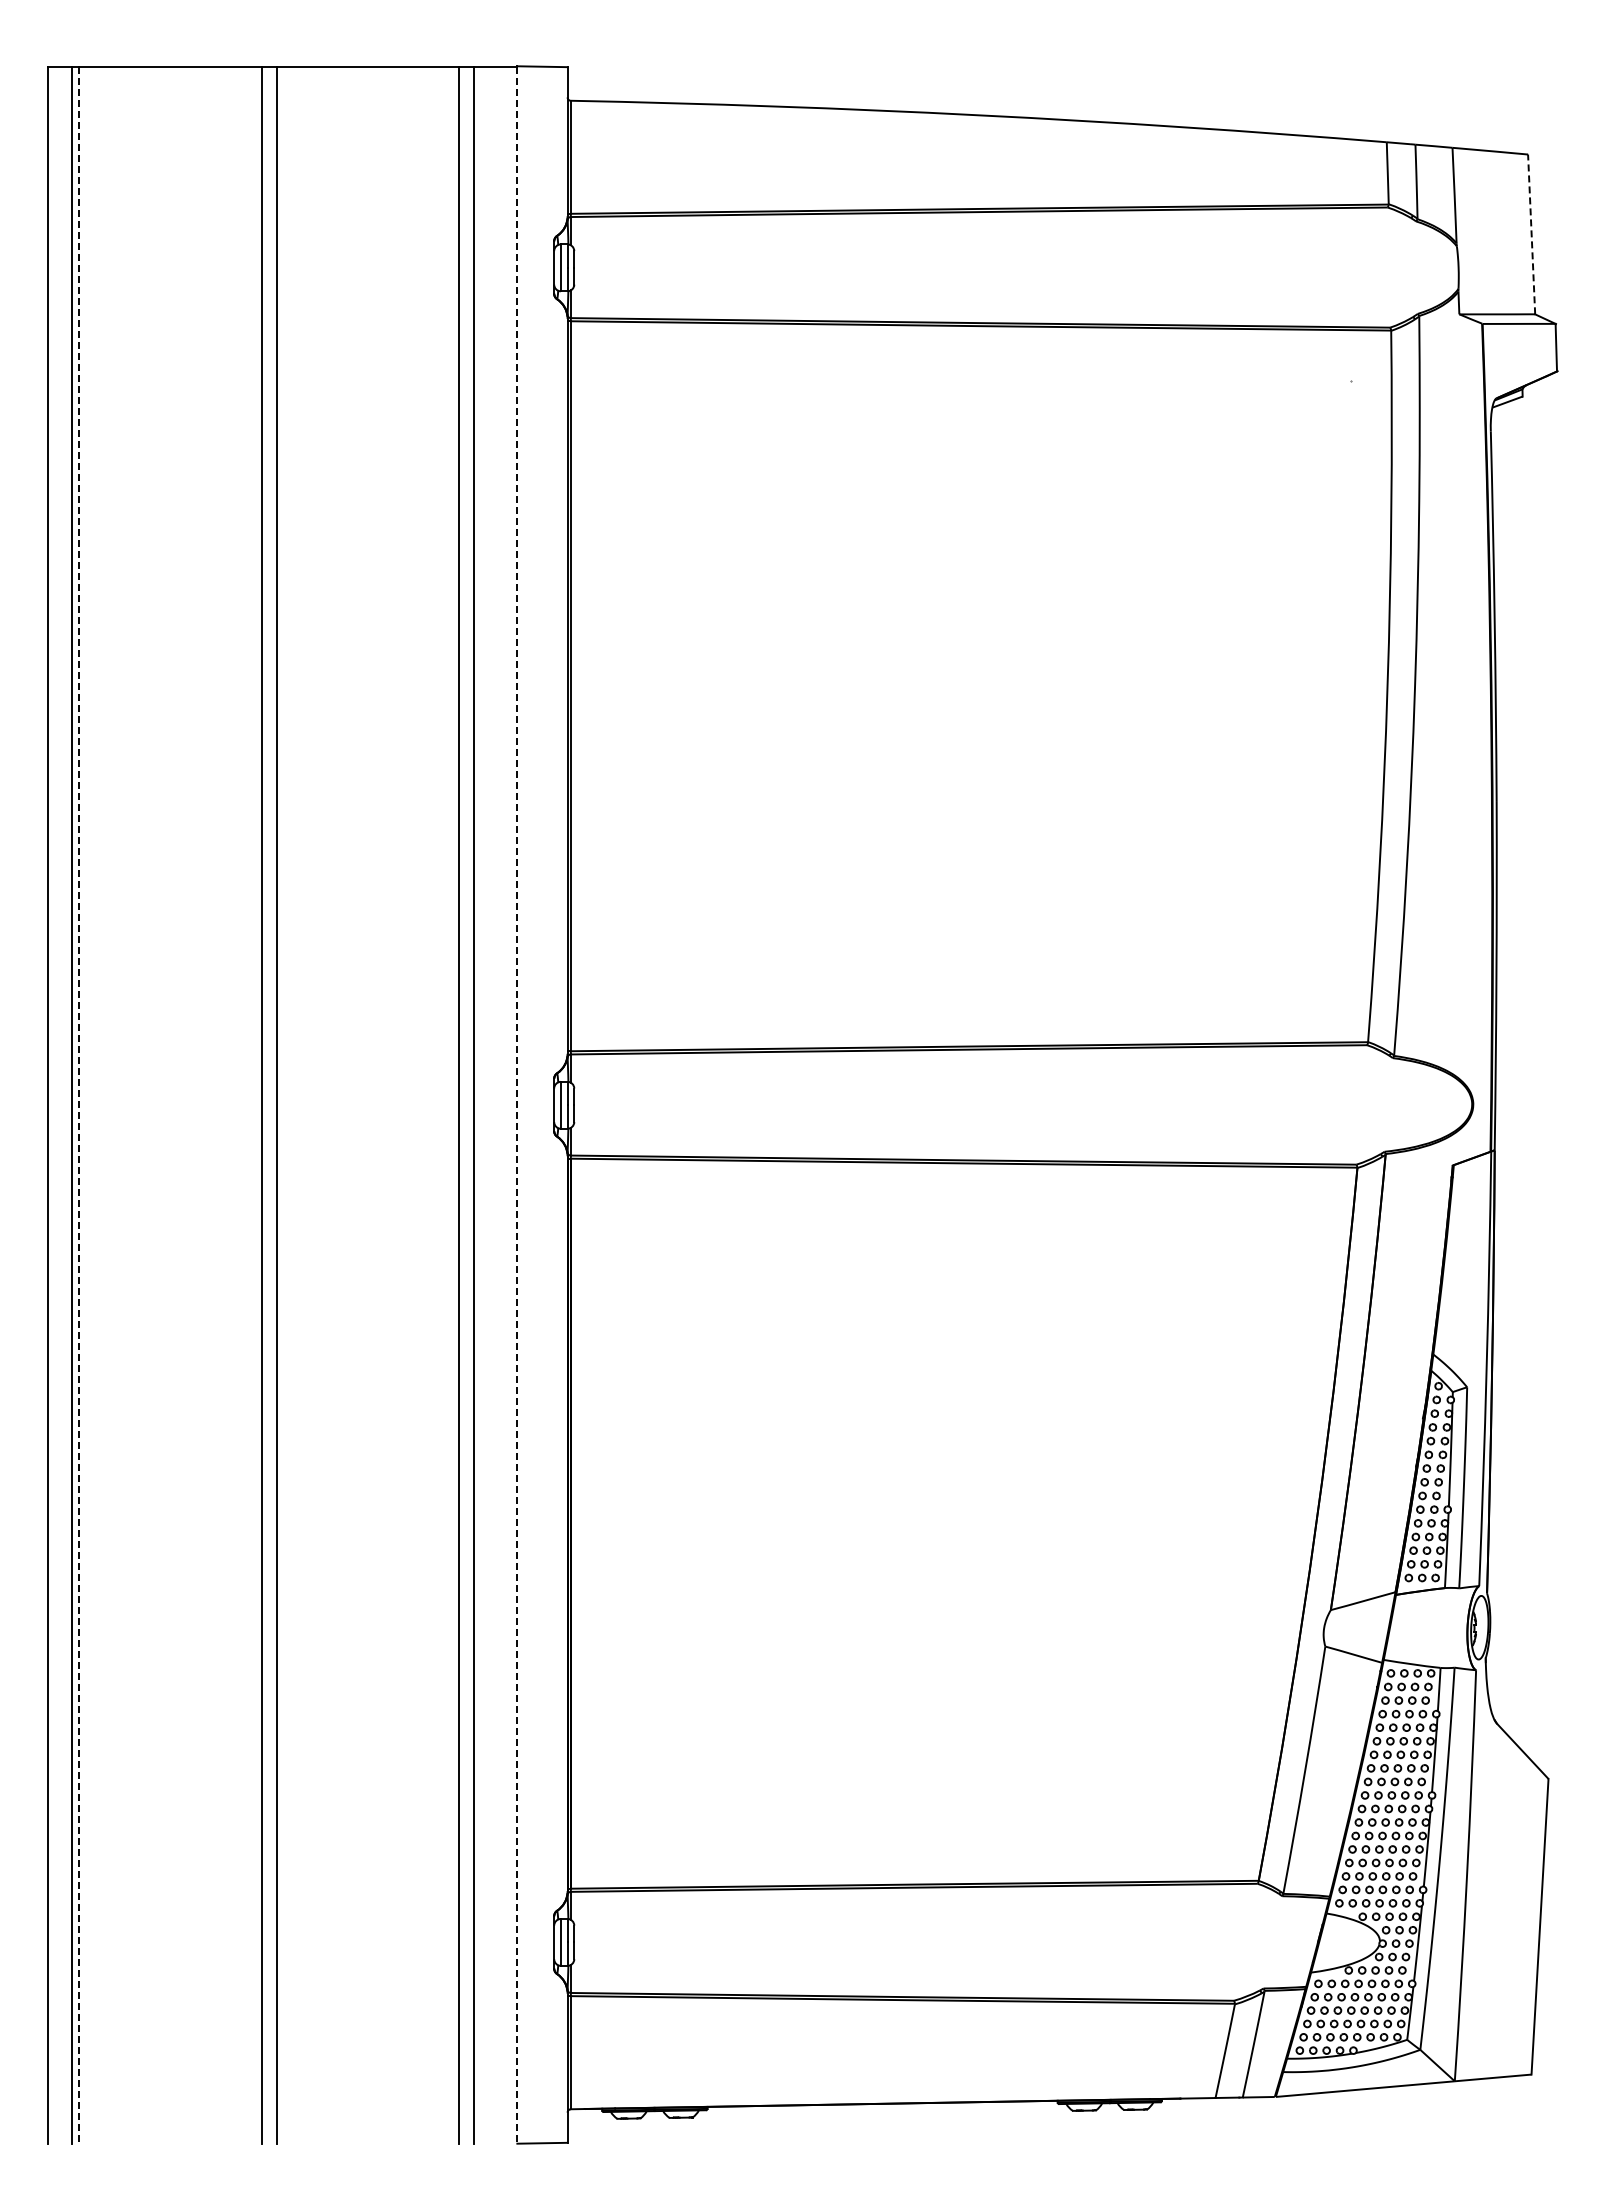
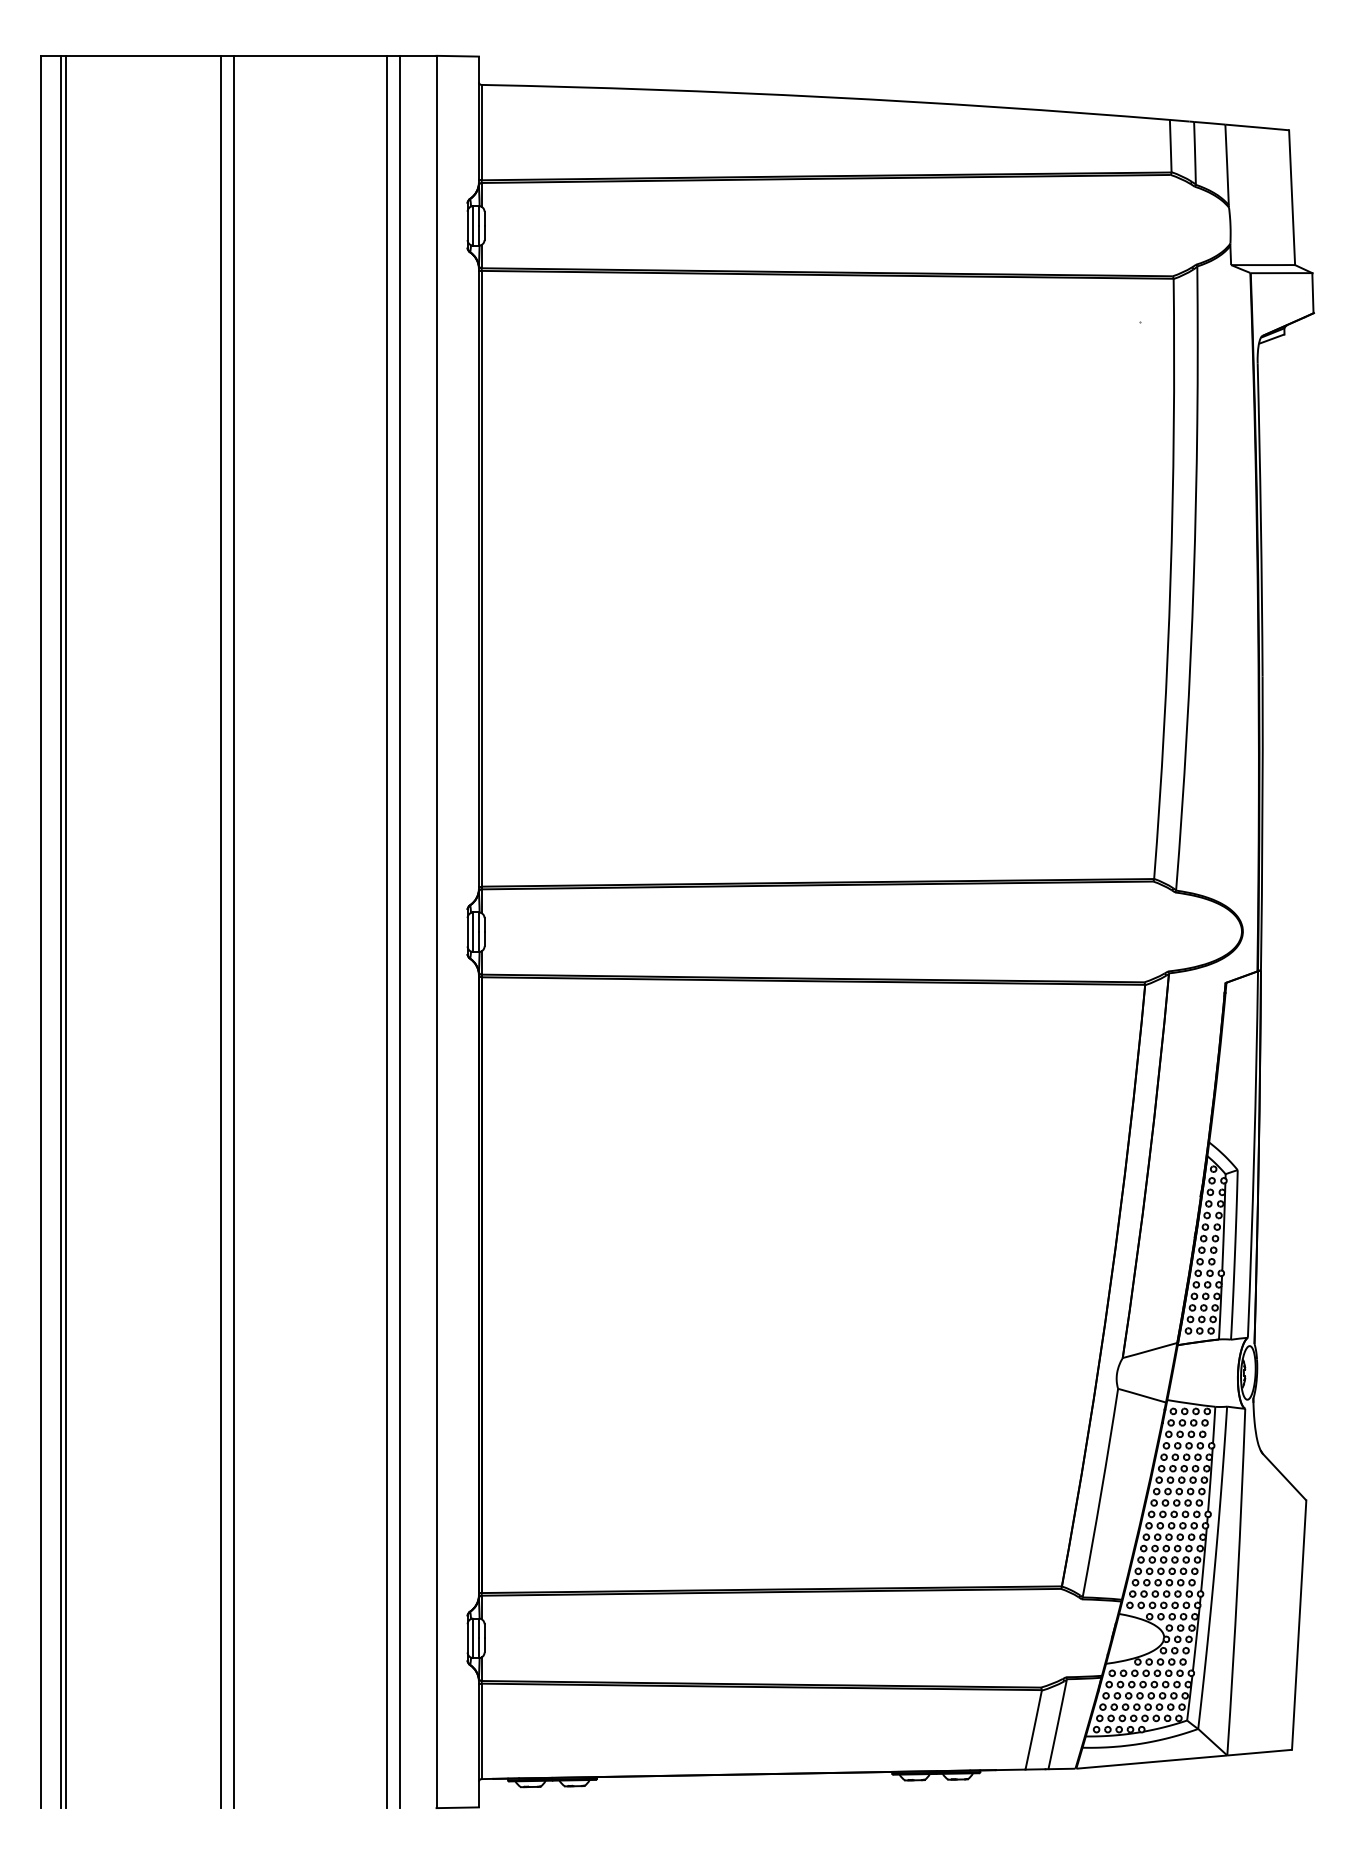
line: (1531, 234) -> (1291, 197), dashed -> solid
line: (78, 1105) -> (66, 932), dashed -> solid
line: (517, 1105) -> (436, 932), dashed -> solid

